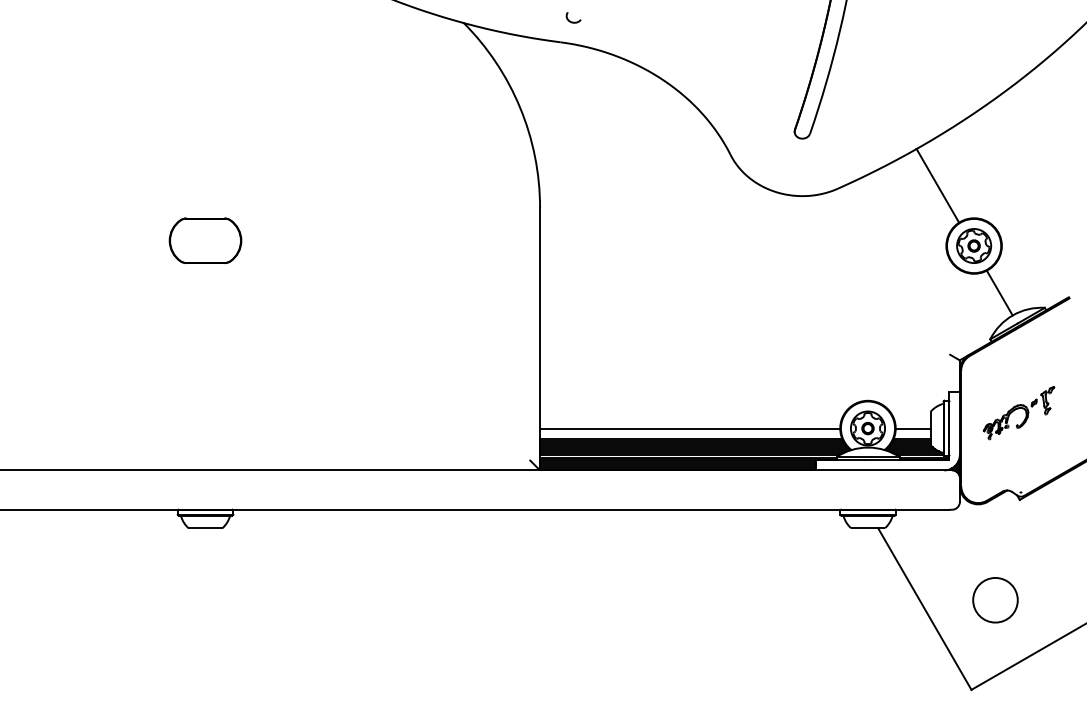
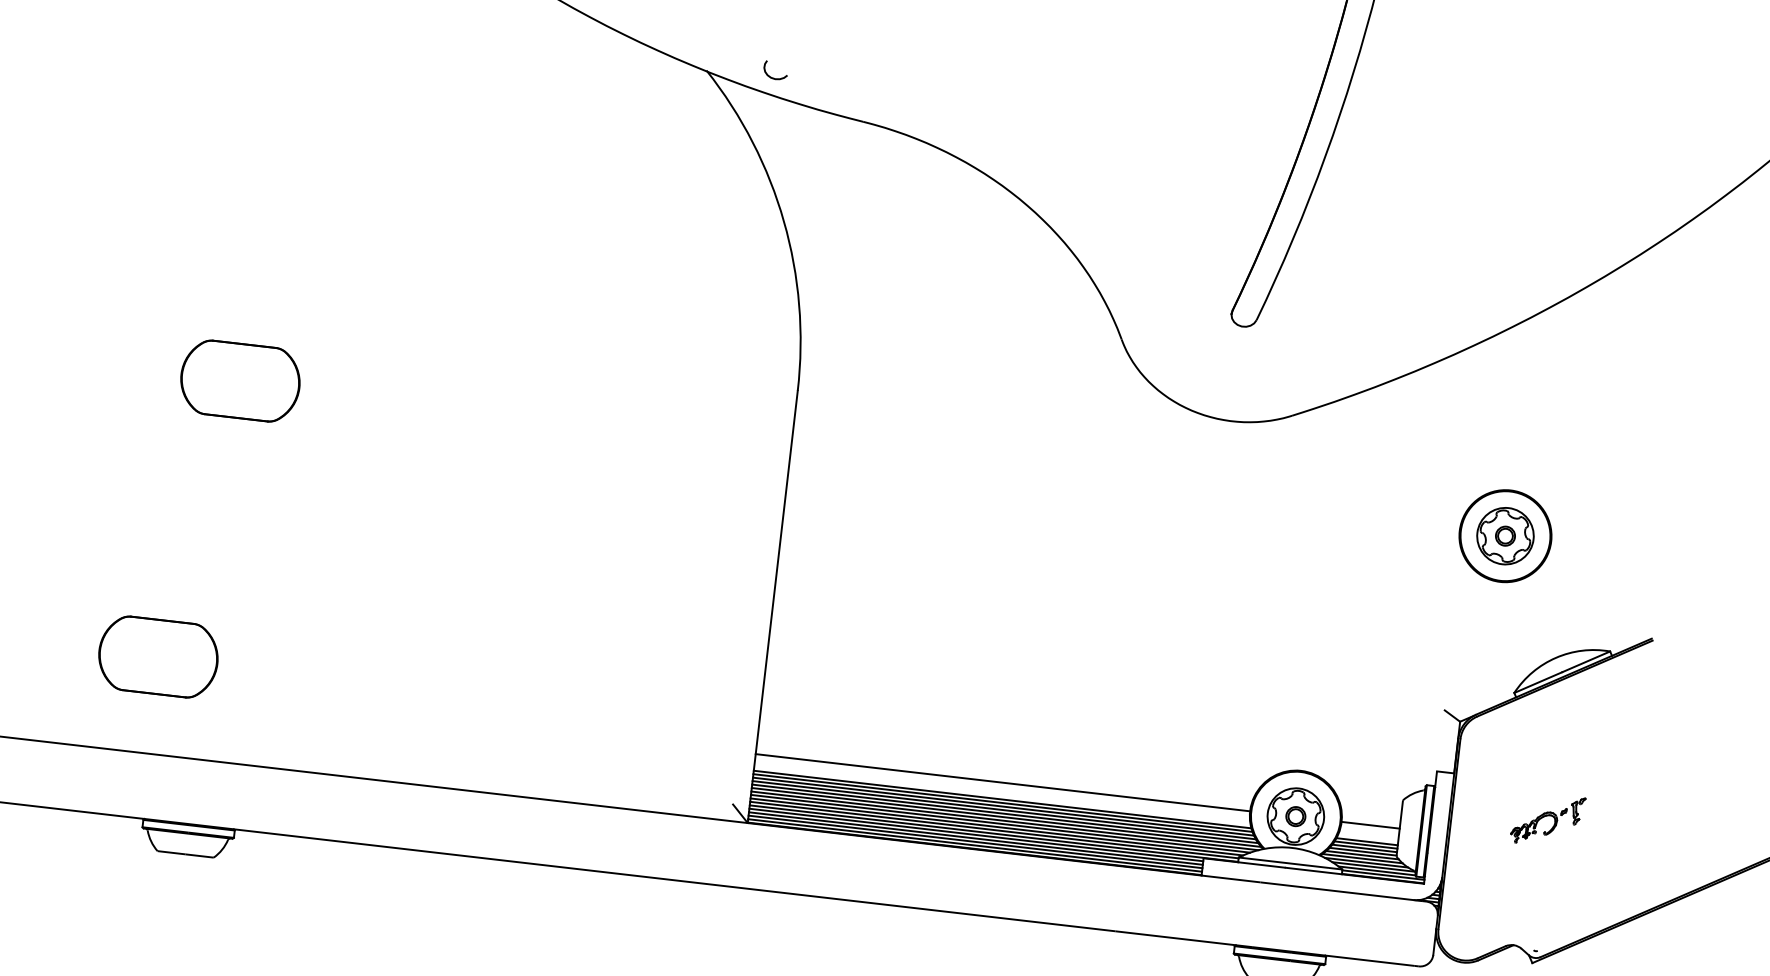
curve: (573, 21) -> (774, 76), moved
line: (937, 185) -> (1456, 429), removed
line: (999, 292) -> (1538, 617), removed
part: (175, 411) -> (158, 656), added
part: (1019, 413) -> (1548, 820), size x0.6

